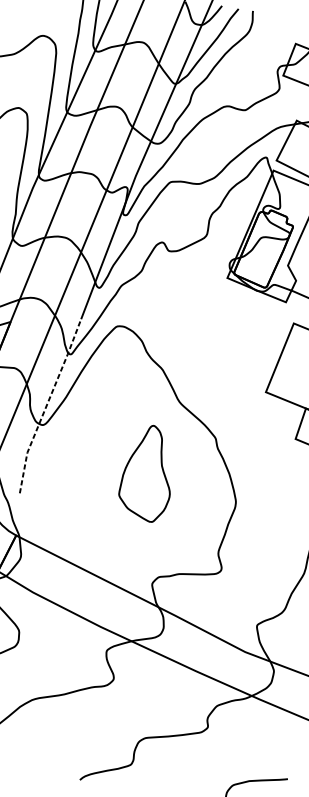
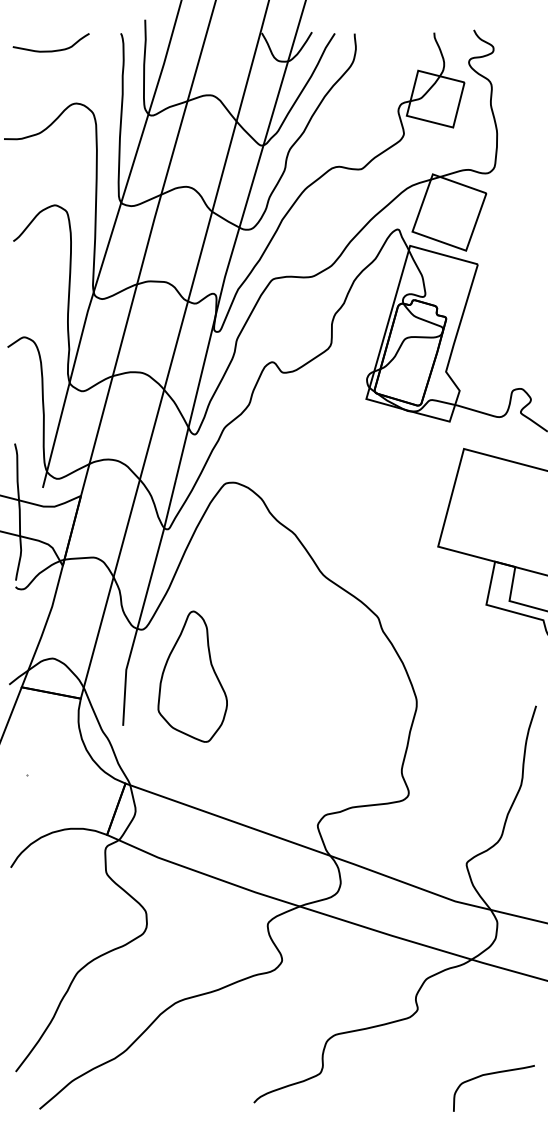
line: (46, 405) -> (144, 602), dashed -> solid
part: (147, 473) -> (192, 676), moved

